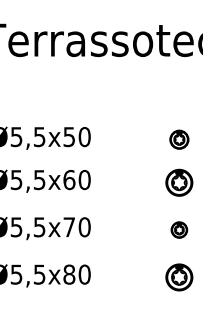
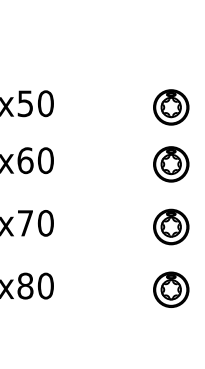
part: (179, 139) -> (171, 106), size x1.43
part: (179, 229) -> (171, 226), size x1.67

